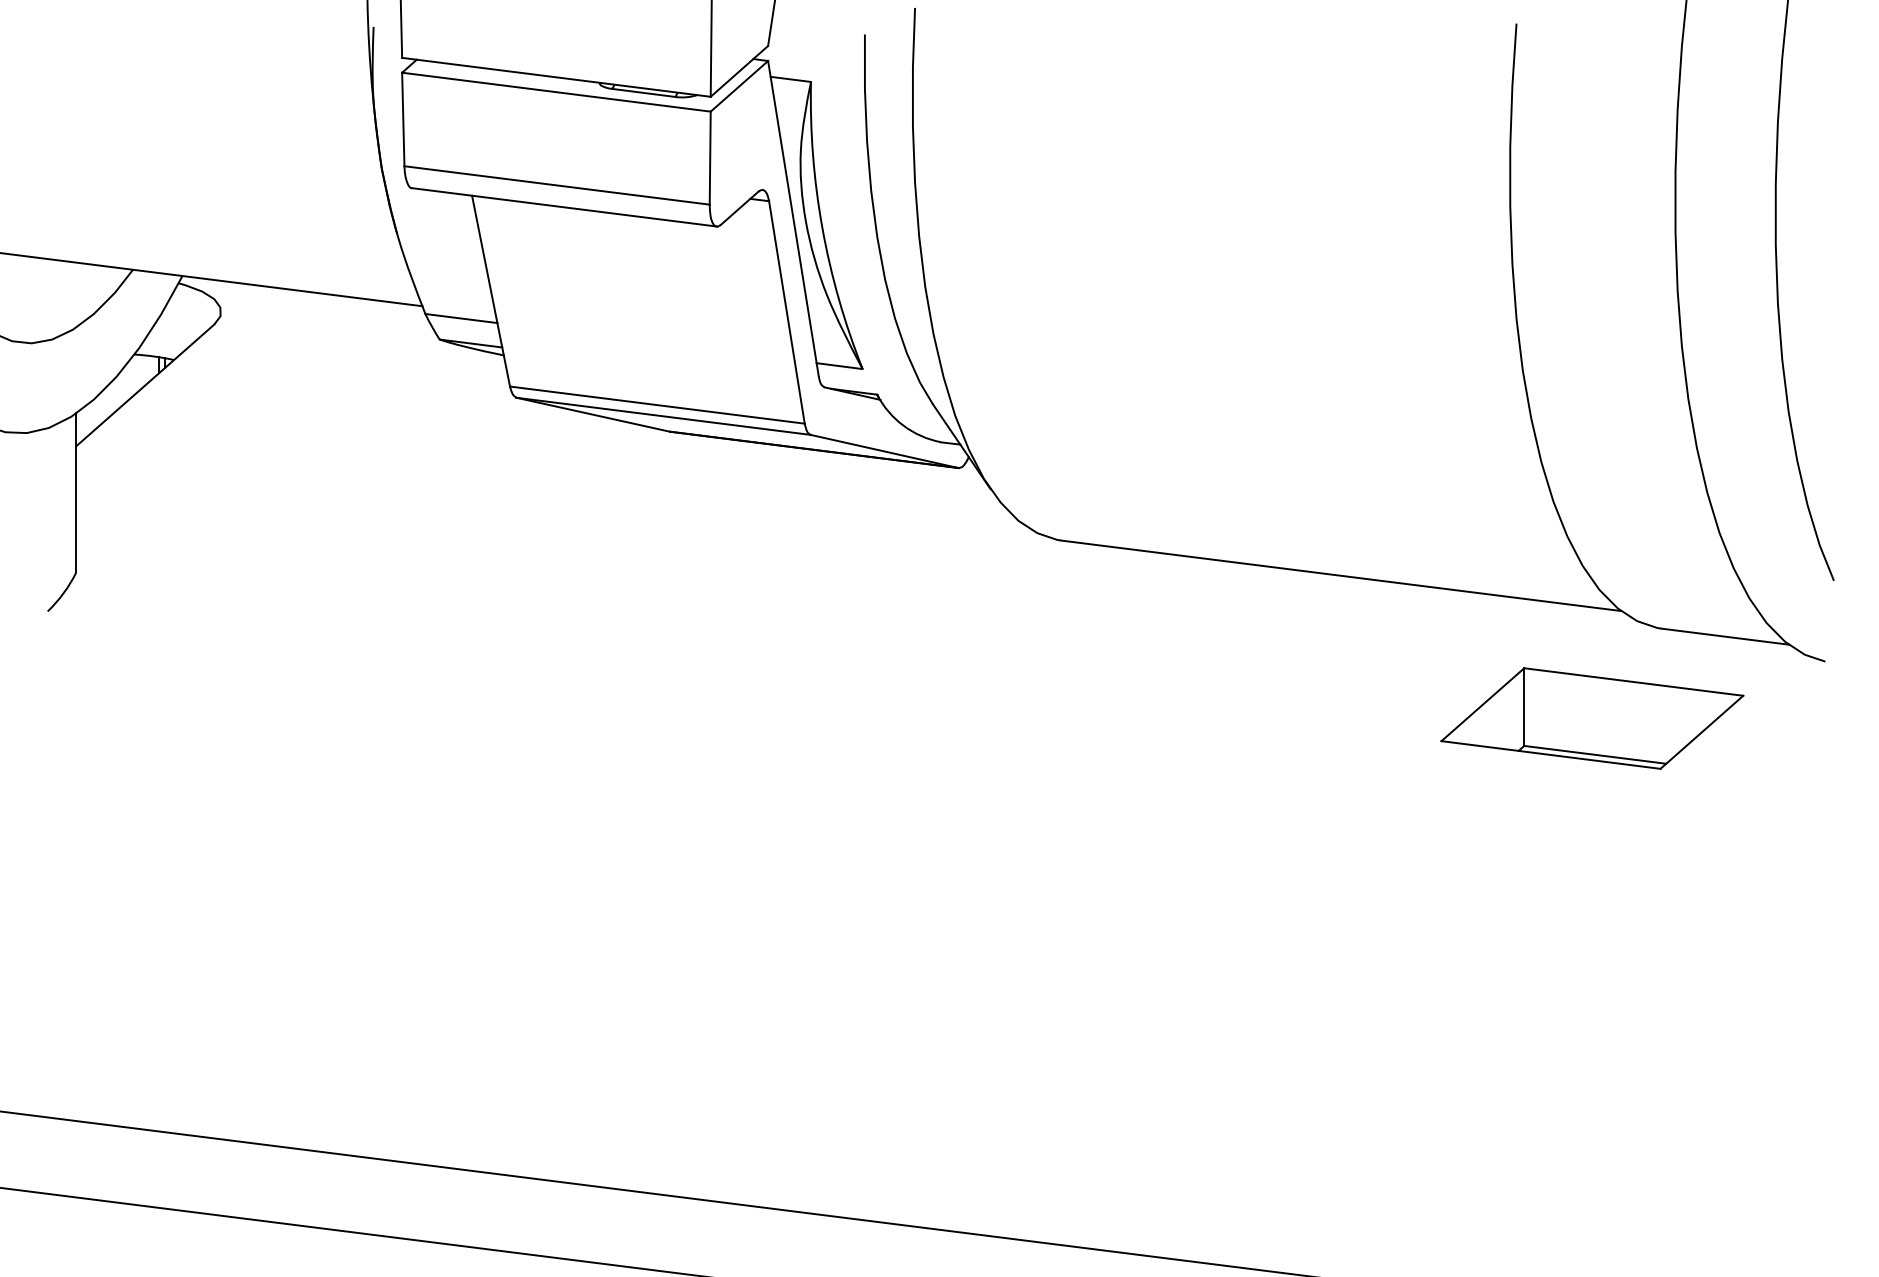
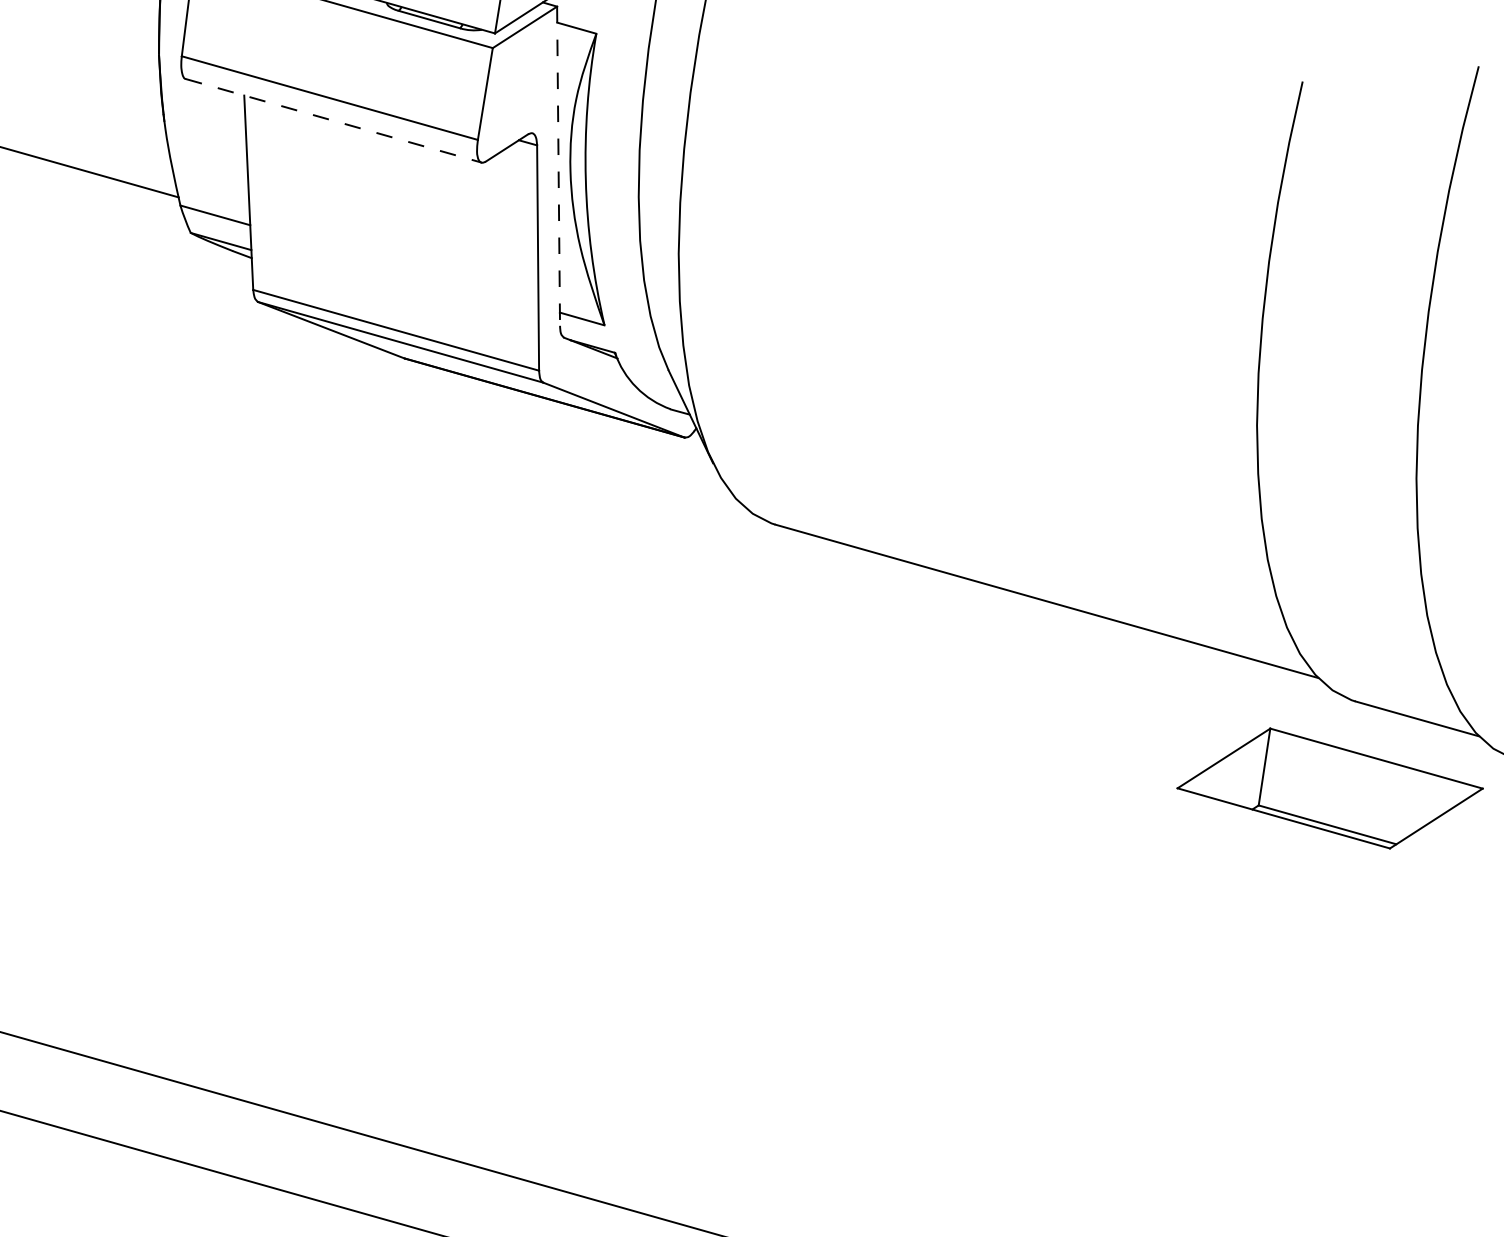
line: (564, 207) -> (333, 121), solid -> dashed
line: (793, 218) -> (558, 166), solid -> dashed
part: (1592, 718) -> (1330, 788), moved

